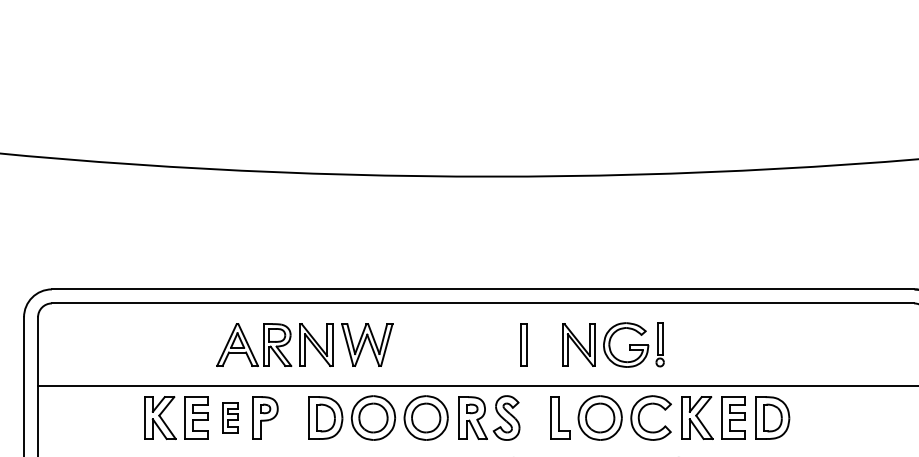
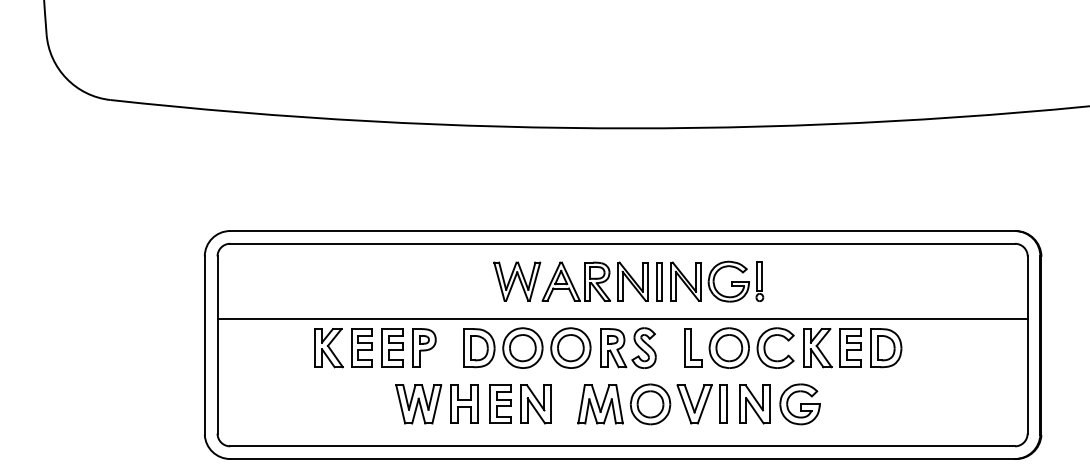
part: (274, 344) -> (594, 281), moved
part: (613, 344) -> (717, 281), moved
part: (230, 417) -> (392, 347), size x1.43

